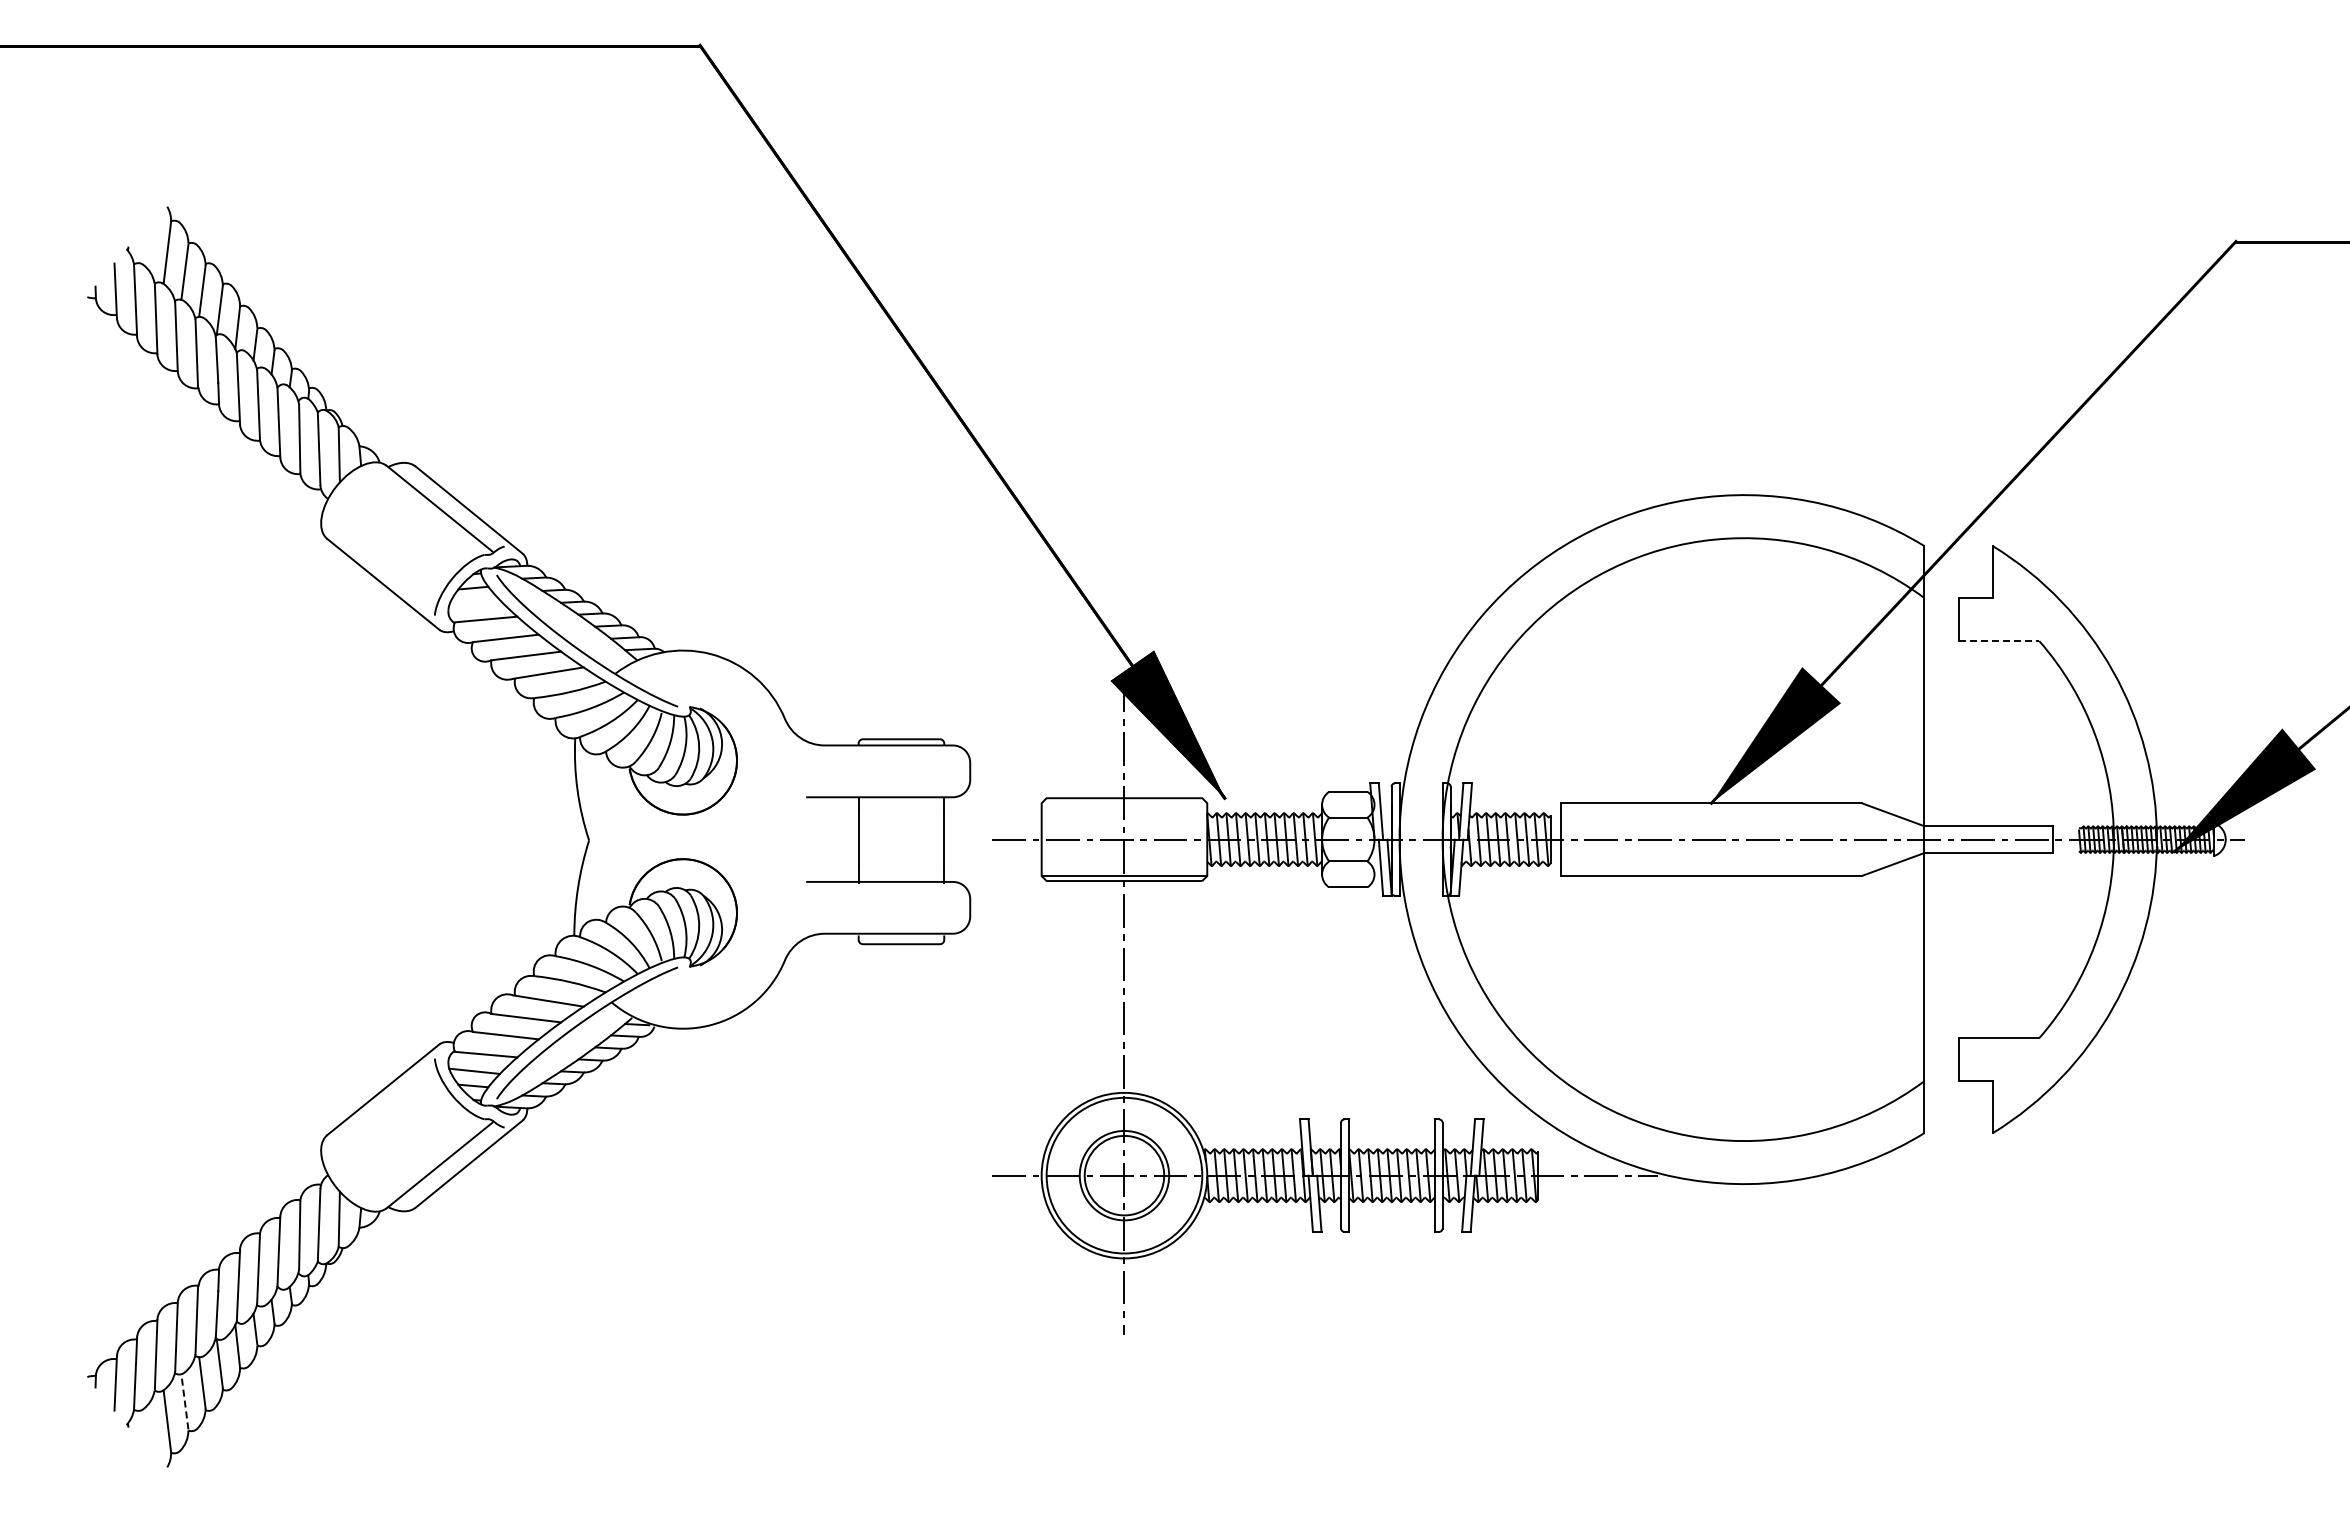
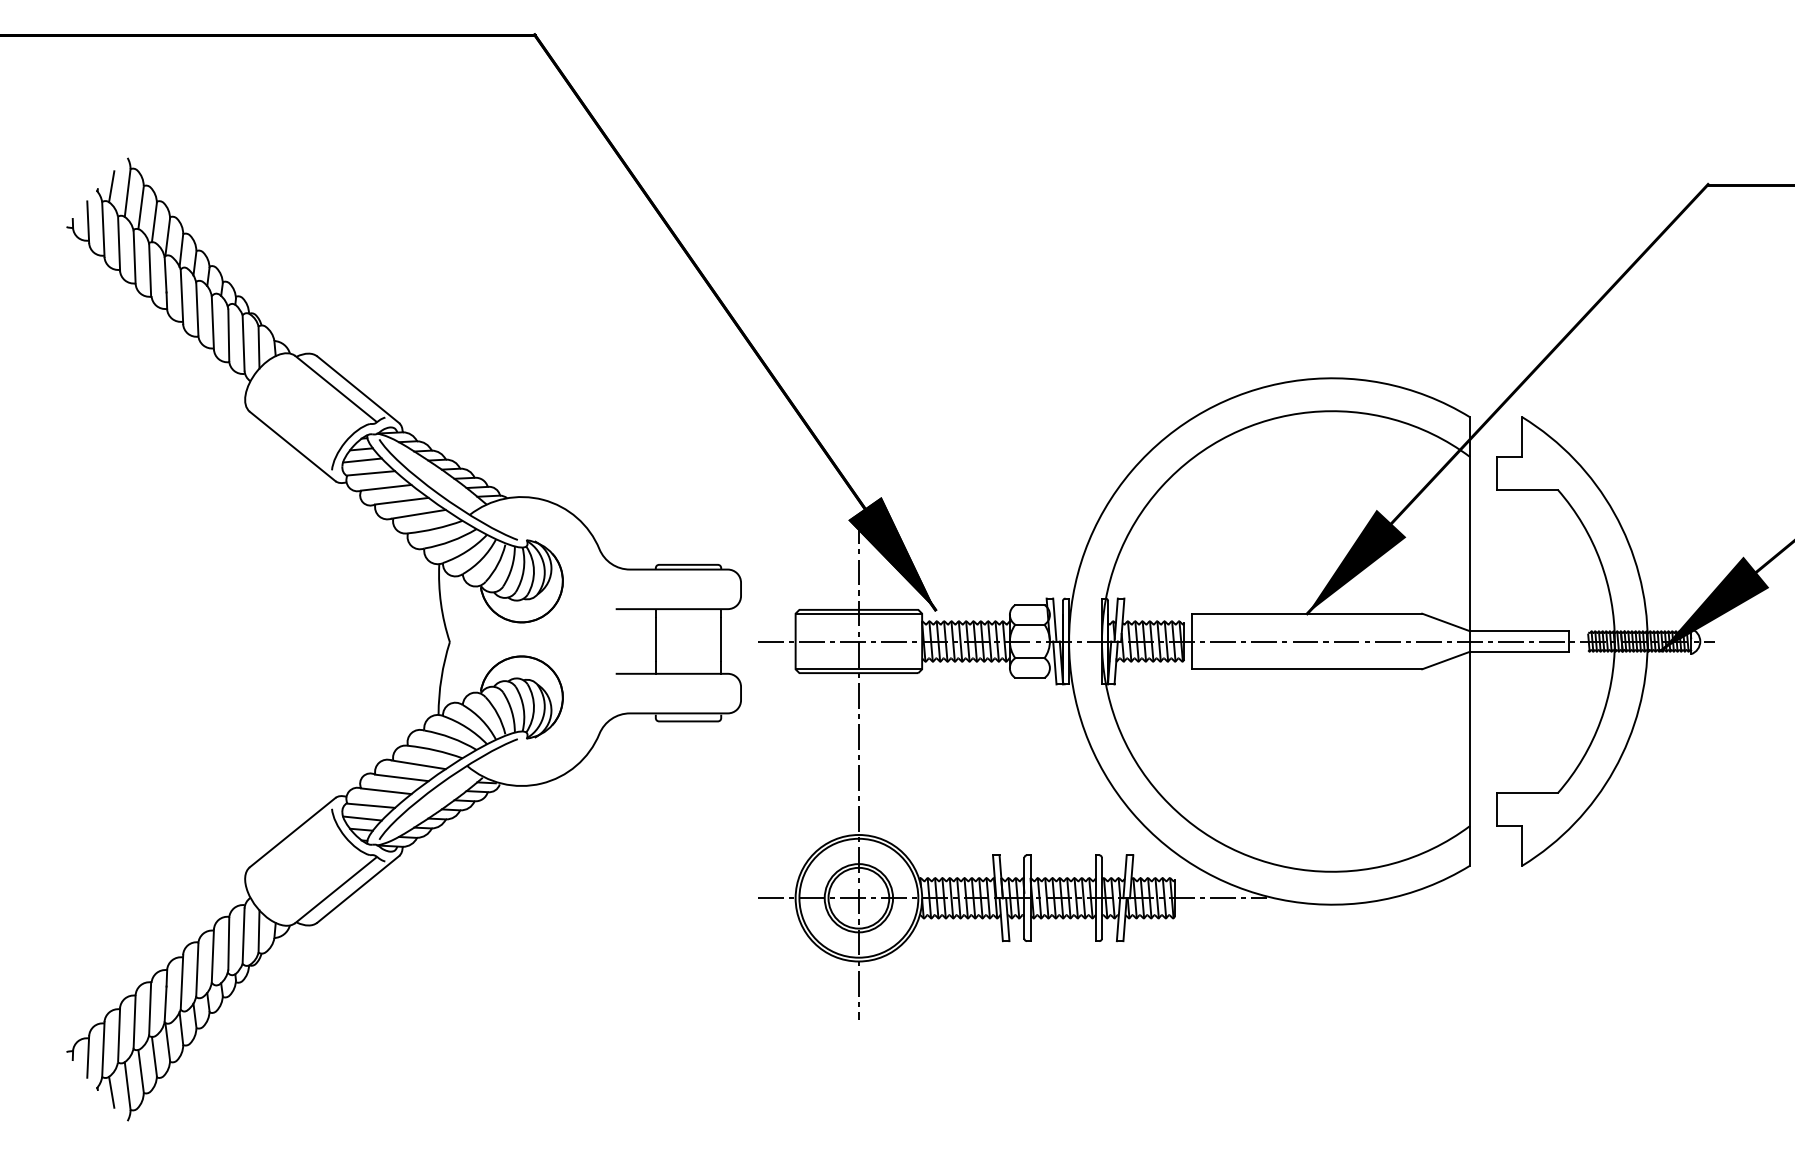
line: (146, 244) -> (111, 186), added
line: (474, 602) -> (362, 460), added
line: (1999, 641) -> (1527, 490), dashed -> solid
line: (1124, 803) -> (858, 613), added
line: (184, 1401) -> (140, 1070), dashed -> solid
line: (146, 1429) -> (111, 1092), added

